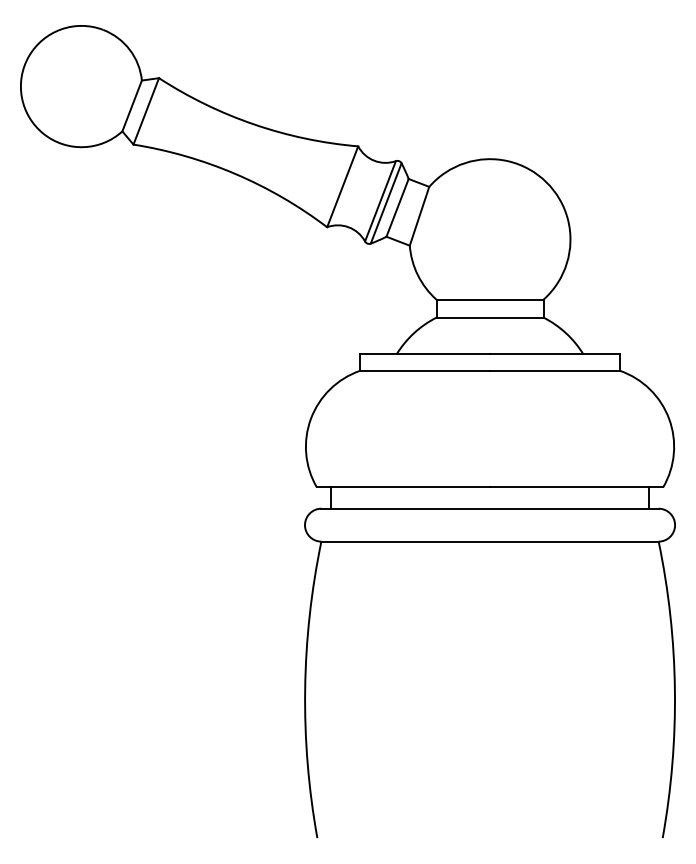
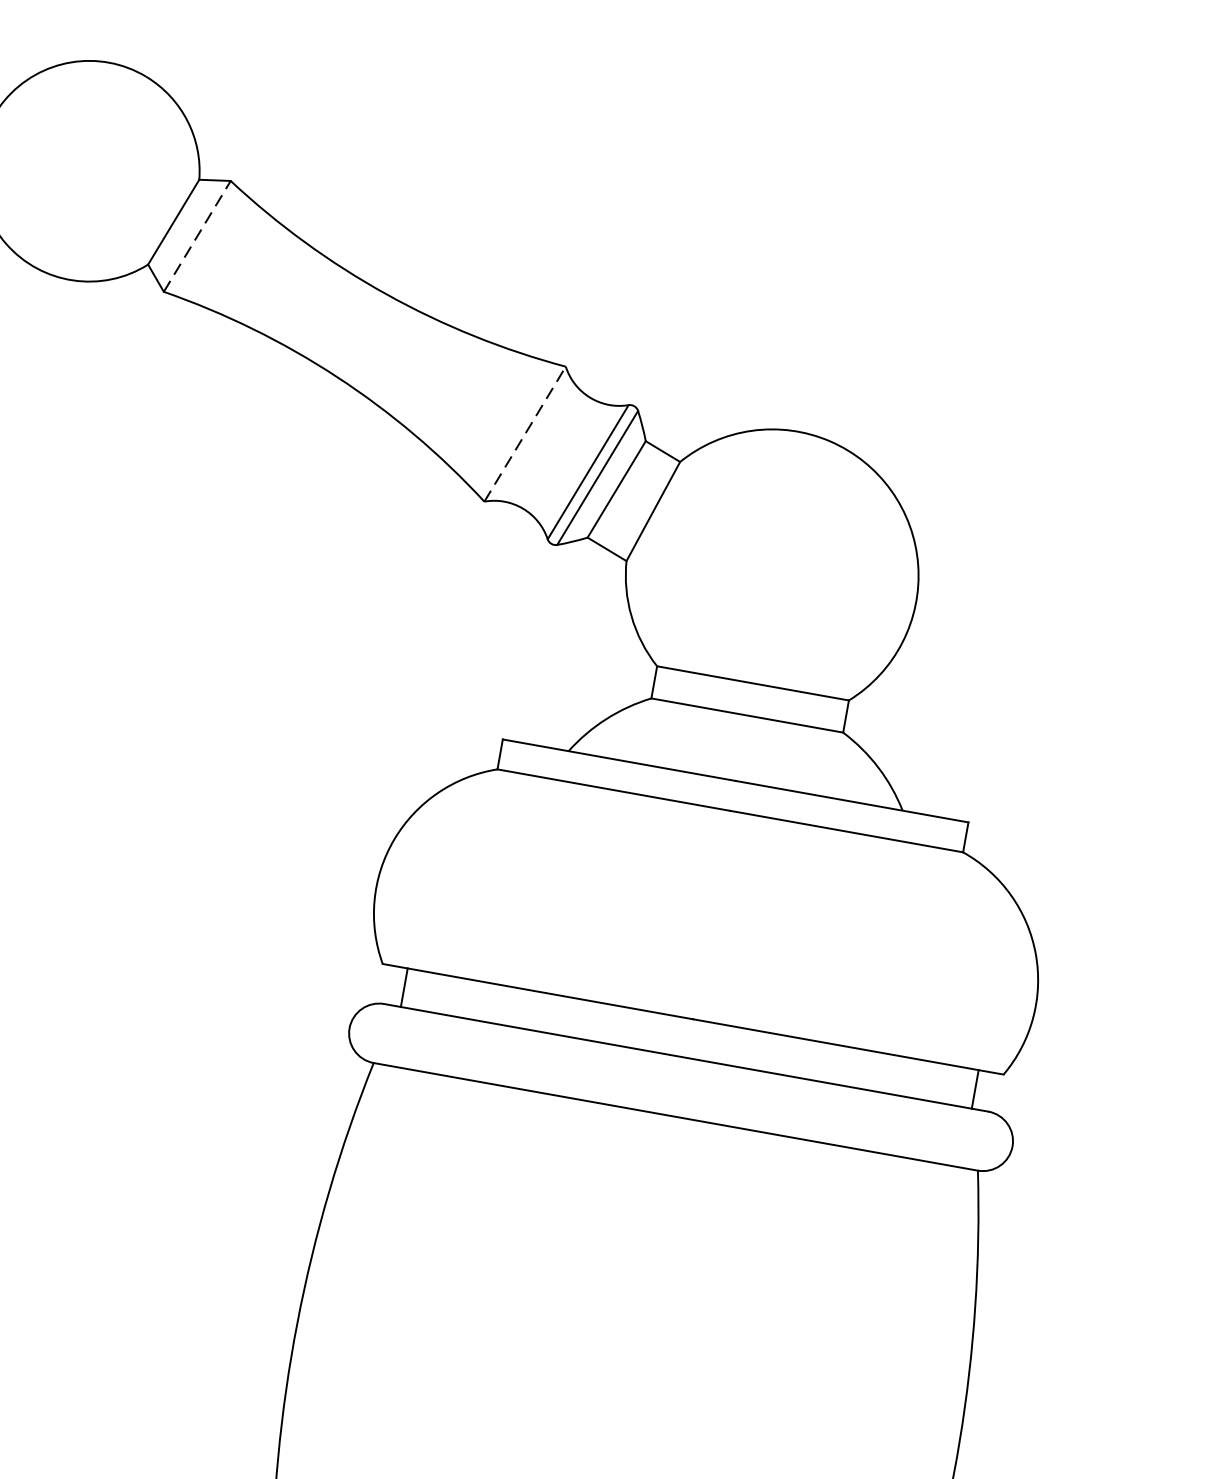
line: (146, 111) -> (197, 236), solid -> dashed
line: (342, 186) -> (524, 433), solid -> dashed

